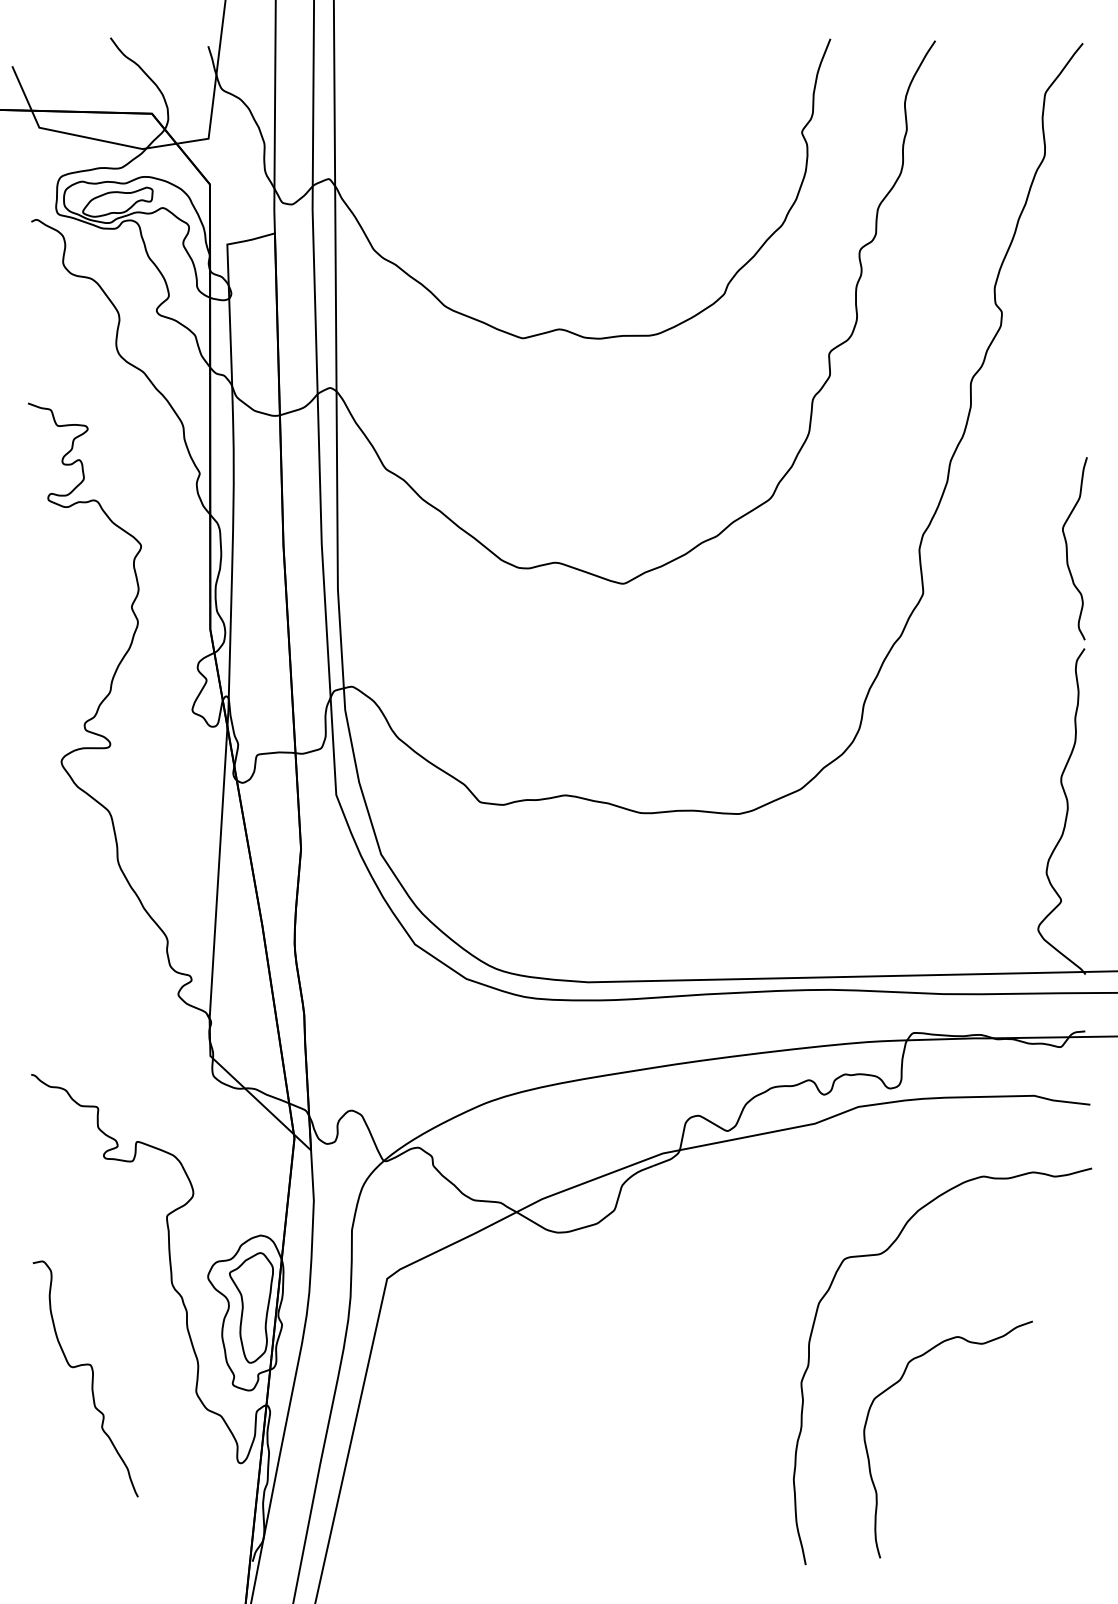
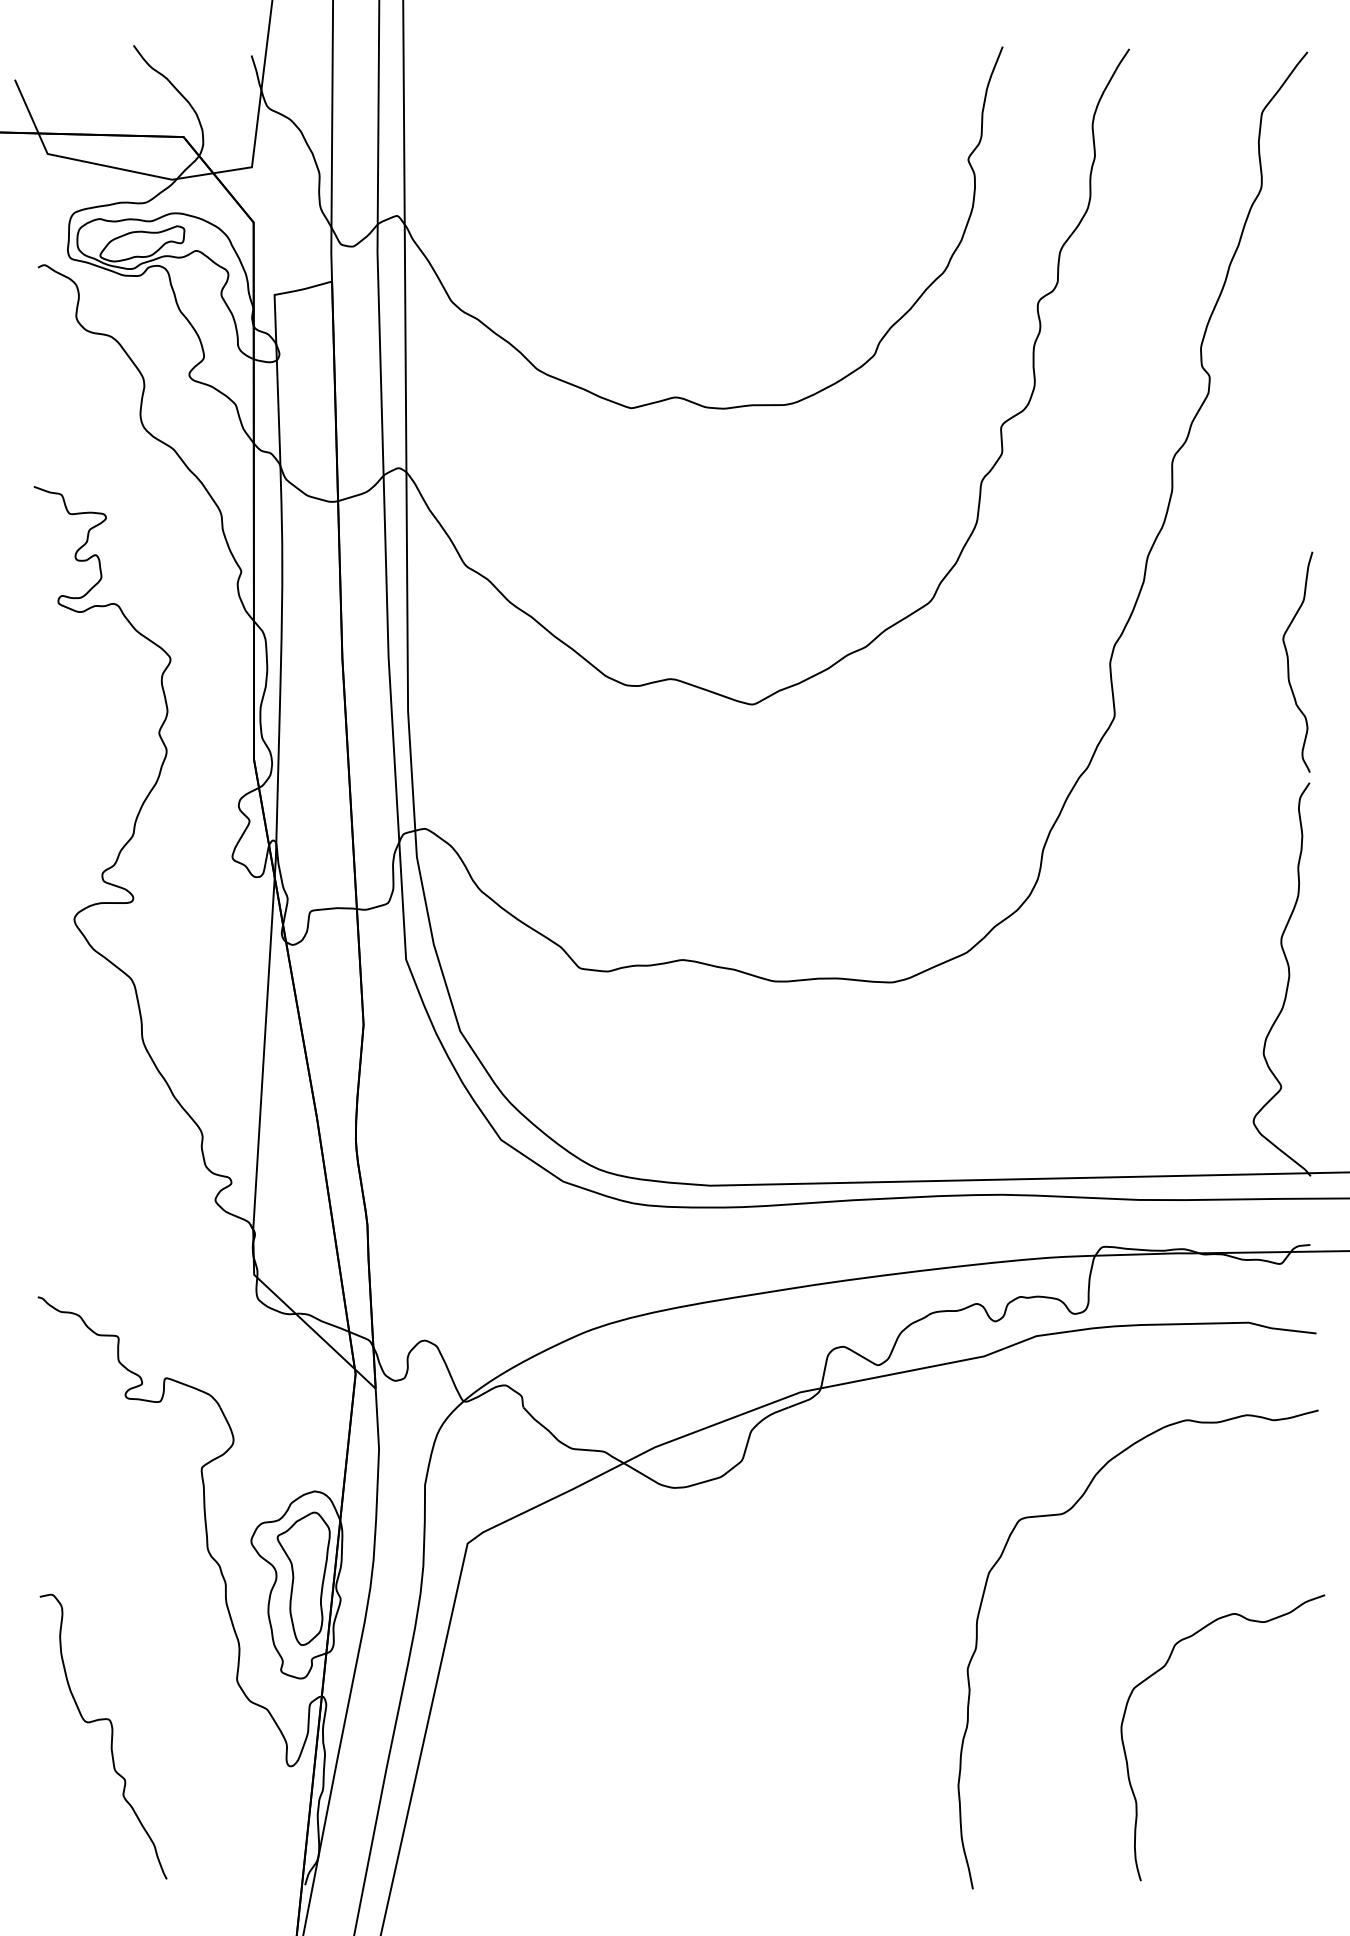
curve: (92, 1378) -> (111, 1736), moved
curve: (899, 1382) -> (1163, 1668), moved

